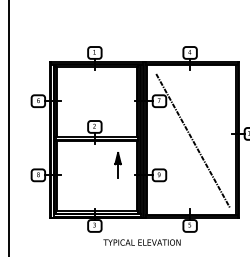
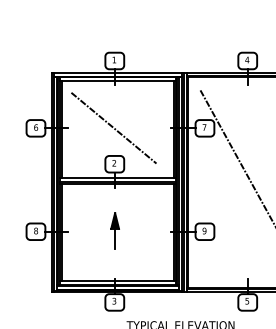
line: (93, 100) -> (112, 127), added
part: (117, 165) -> (114, 230), moved

